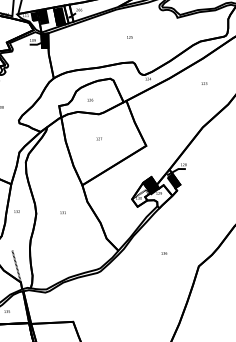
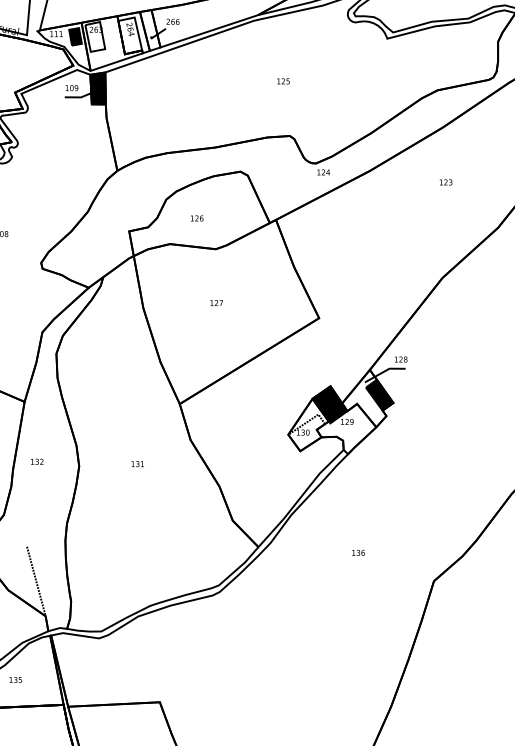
fill: (43, 16) -> (94, 35), removed
fill: (59, 16) -> (129, 35), removed

